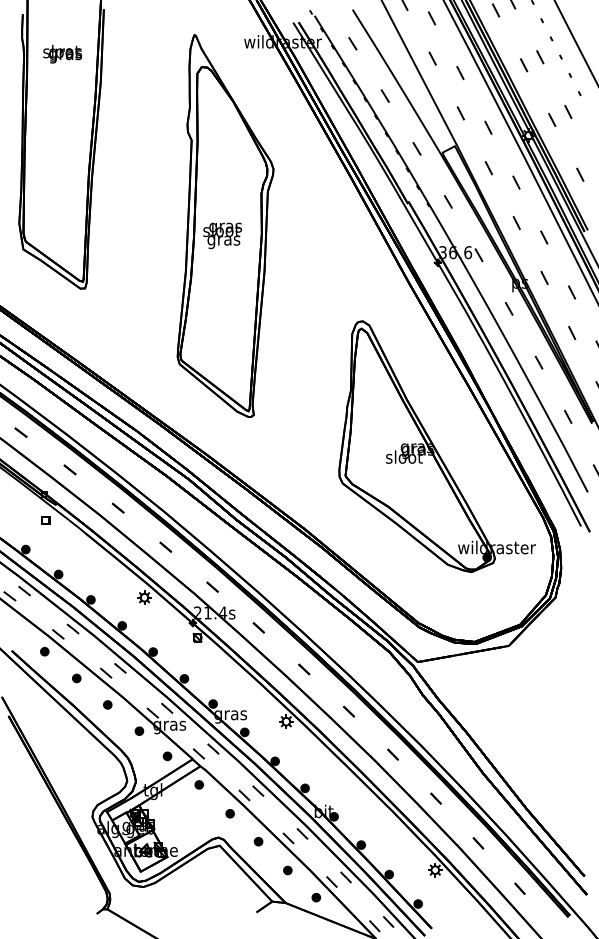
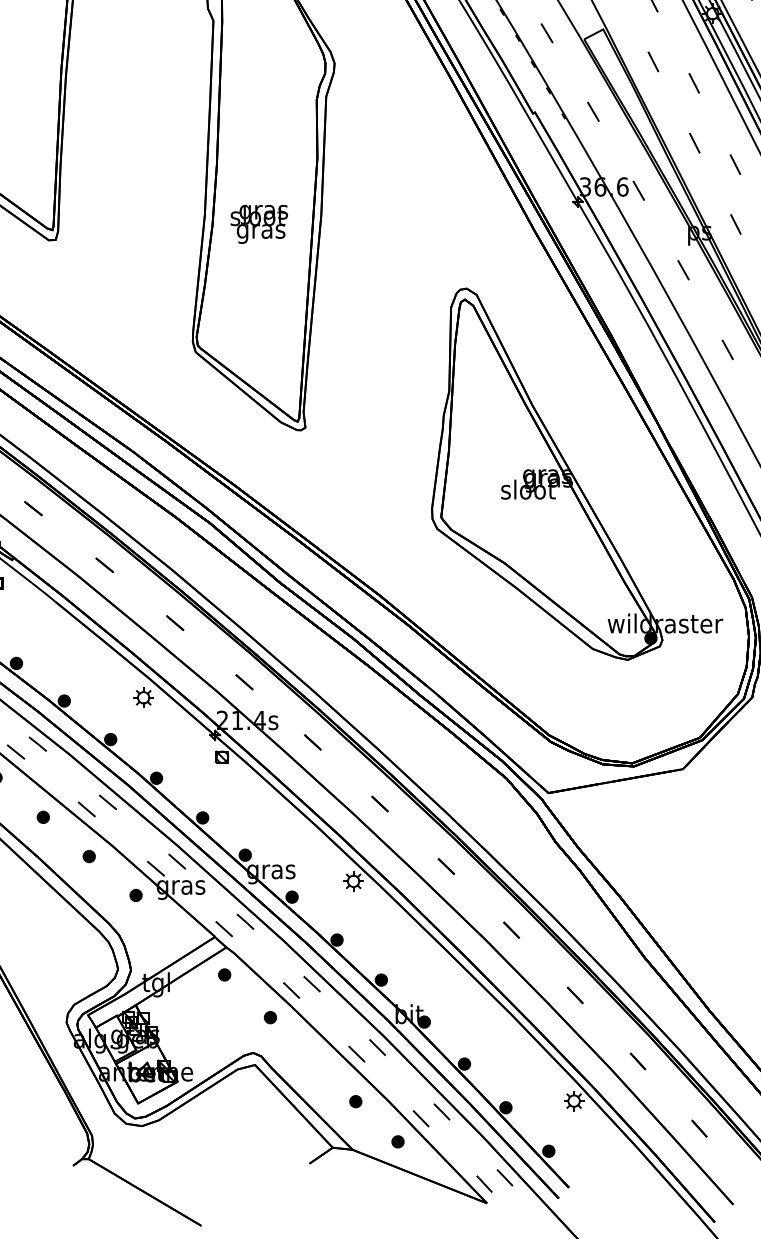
text: (222, 235) -> (259, 223), moved
part: (167, 756) -> (177, 932), removed
part: (258, 841) -> (312, 1058), removed

